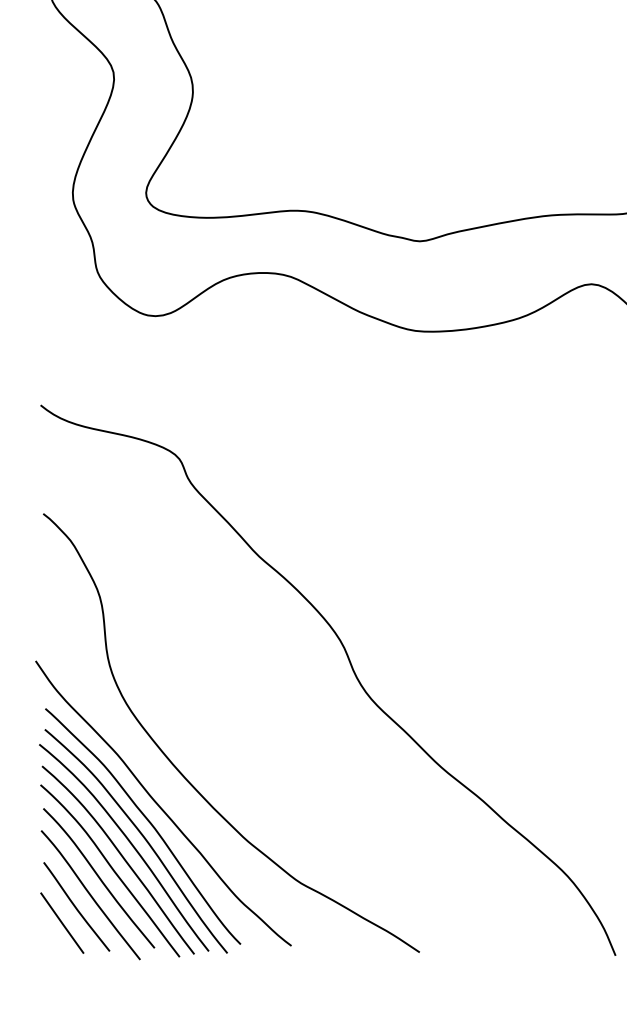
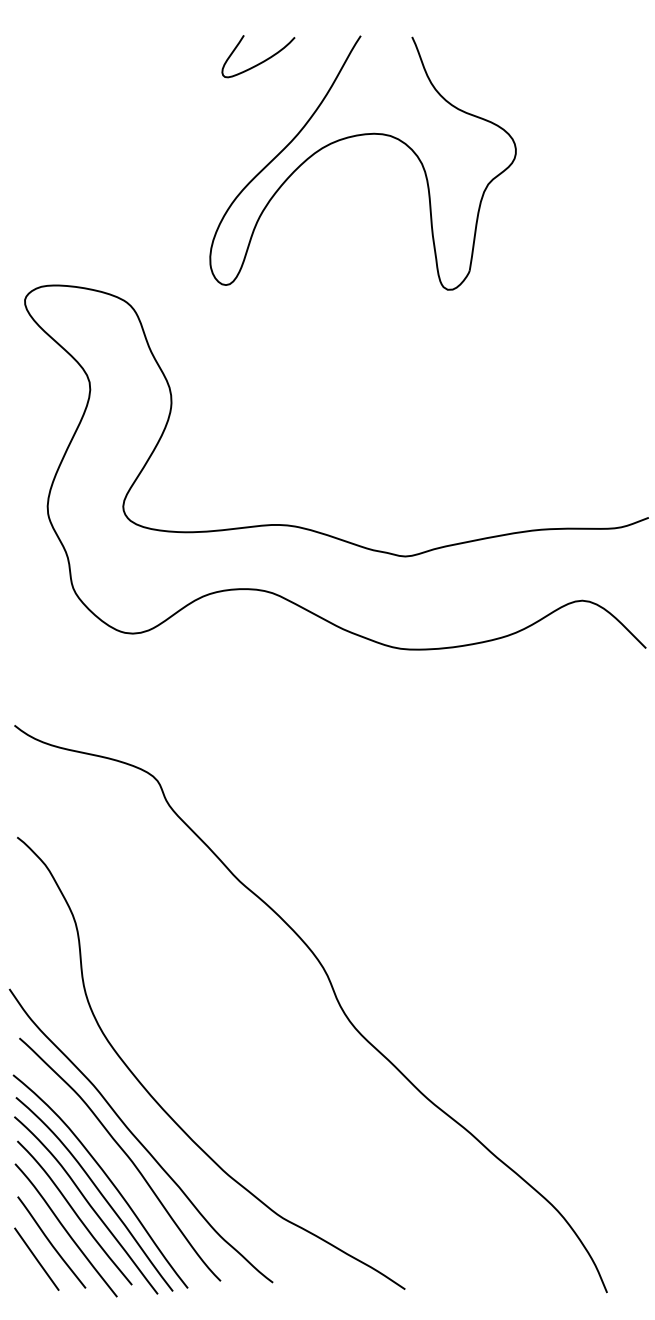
curve: (142, 837) -> (119, 1170), removed

